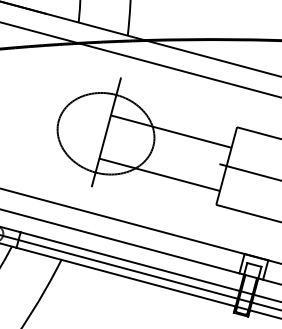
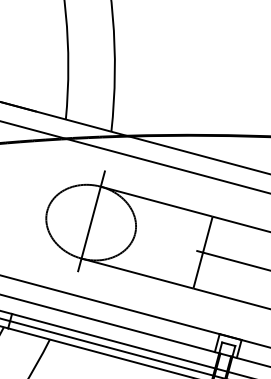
line: (171, 131) -> (156, 201), moved
line: (159, 174) -> (137, 273), moved

